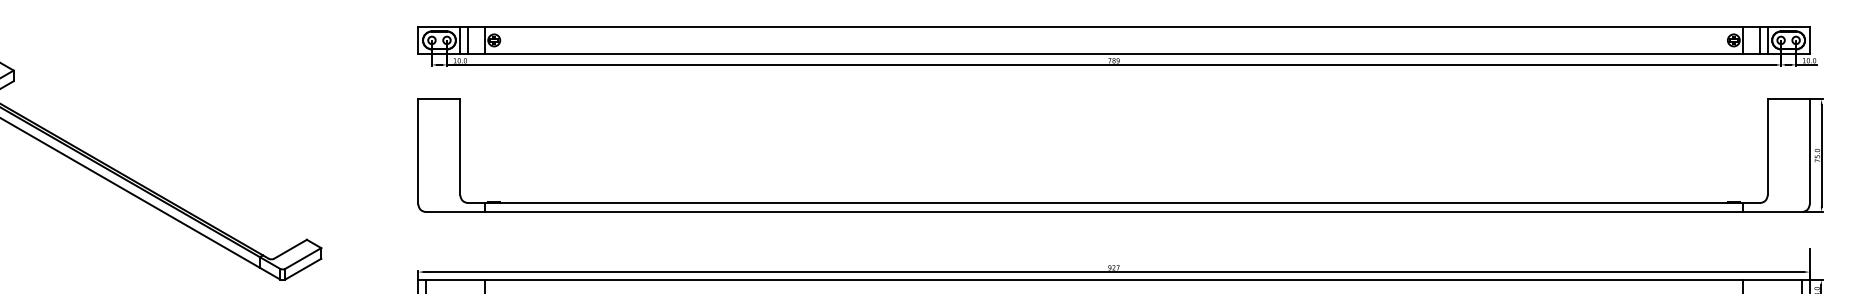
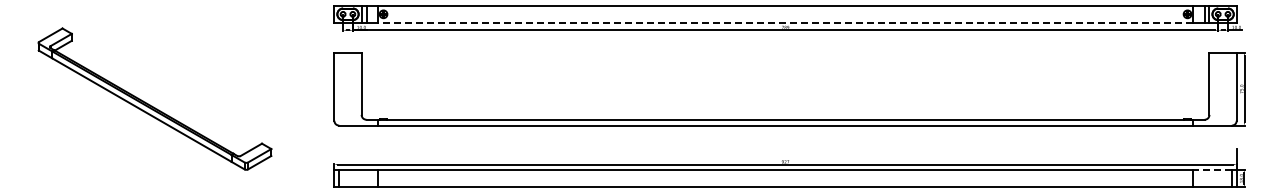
line: (1112, 54) -> (784, 23), solid -> dashed
line: (1772, 279) -> (1212, 169), solid -> dashed

